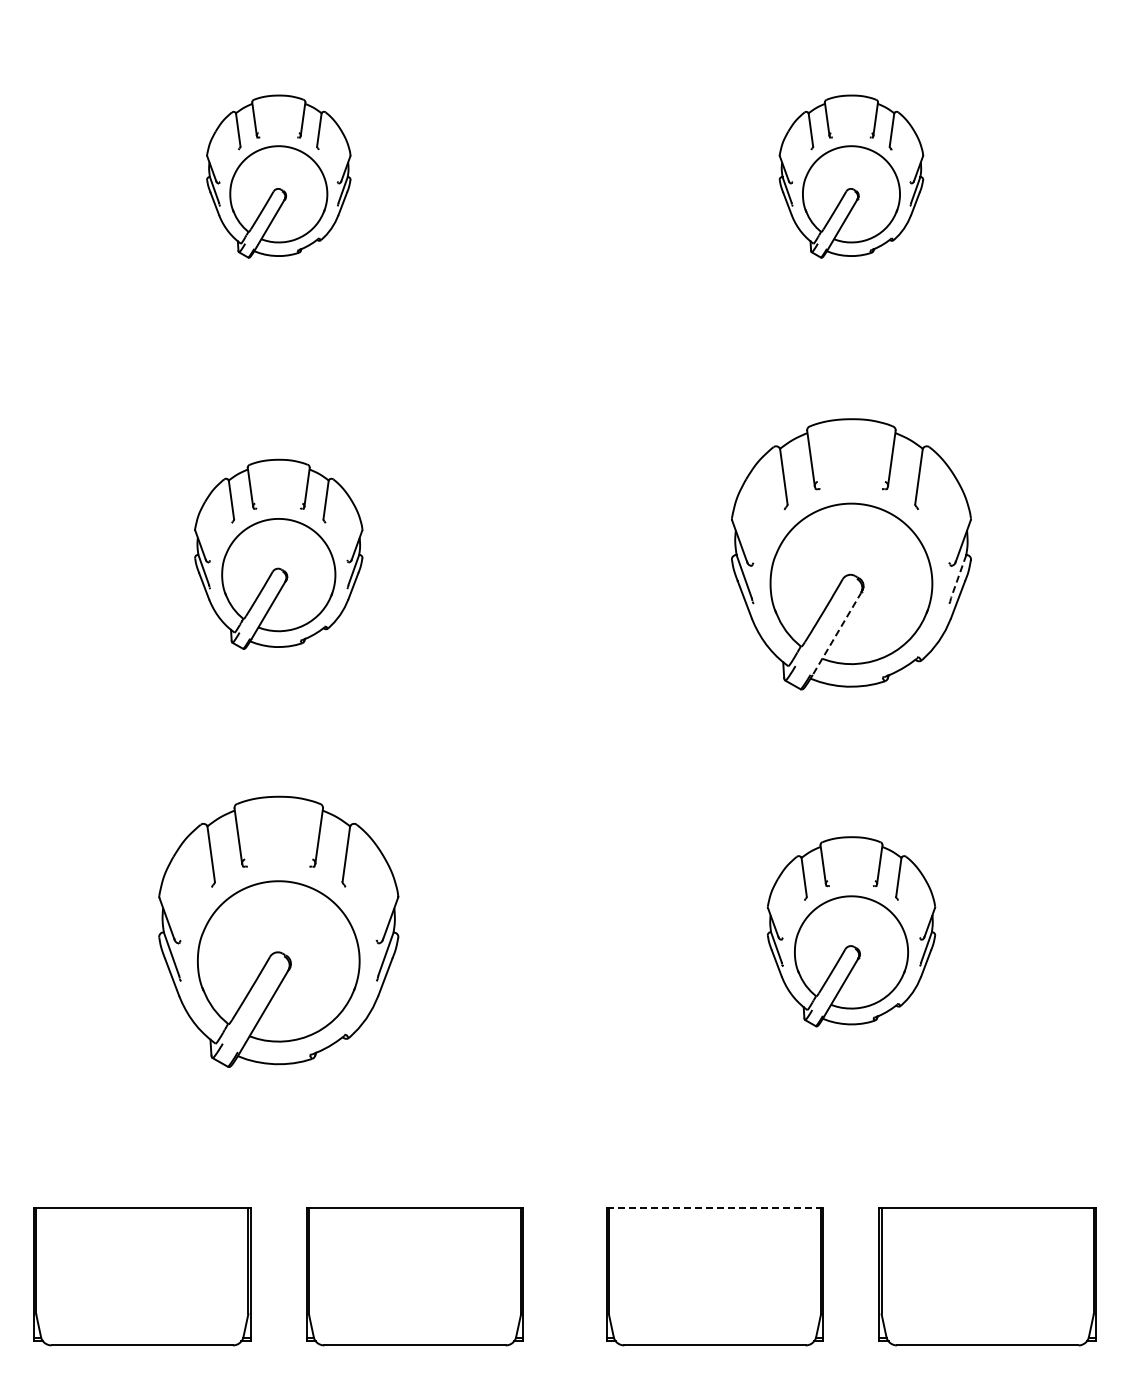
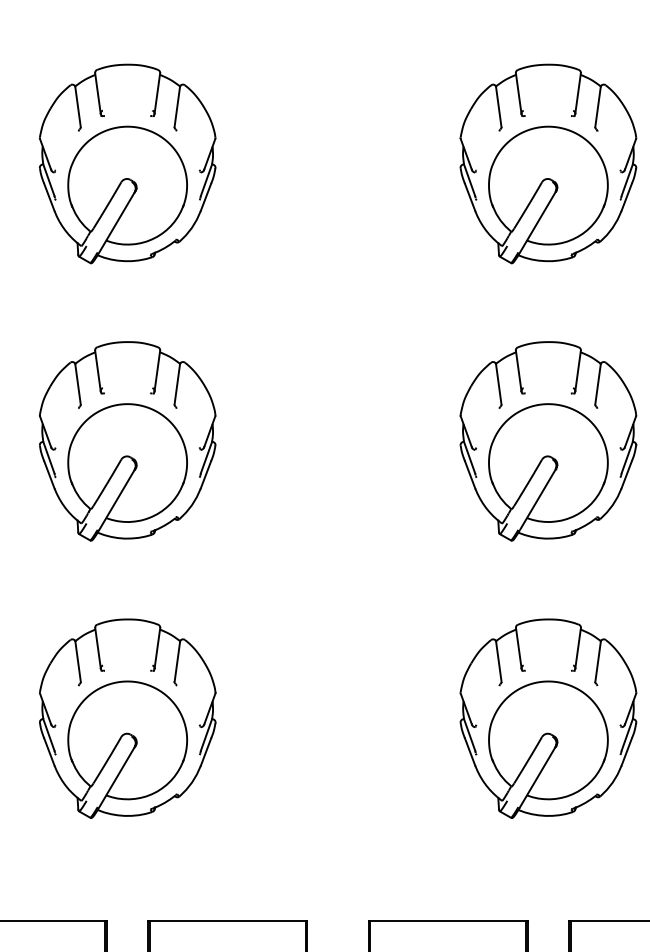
part: (278, 176) -> (127, 163), size x1.67
part: (851, 176) -> (548, 163), size x1.67
part: (278, 554) -> (127, 441), size x1.43
line: (958, 576) -> (627, 457), dashed -> solid
line: (837, 632) -> (538, 498), dashed -> solid
part: (851, 931) -> (548, 718), size x1.43
line: (714, 1207) -> (447, 921), dashed -> solid

